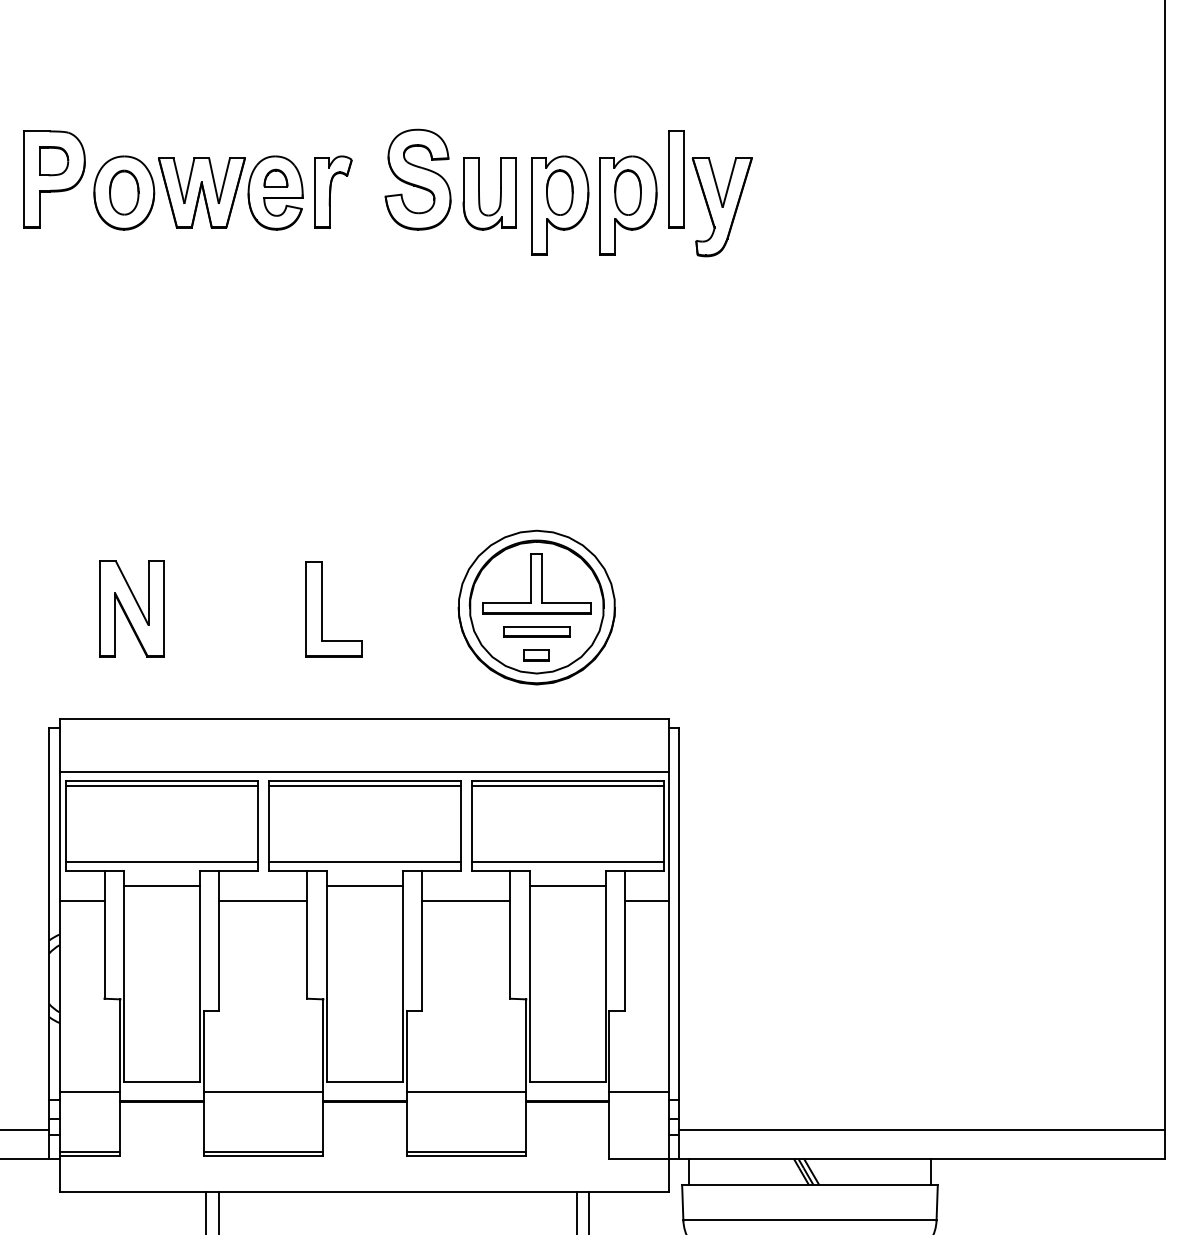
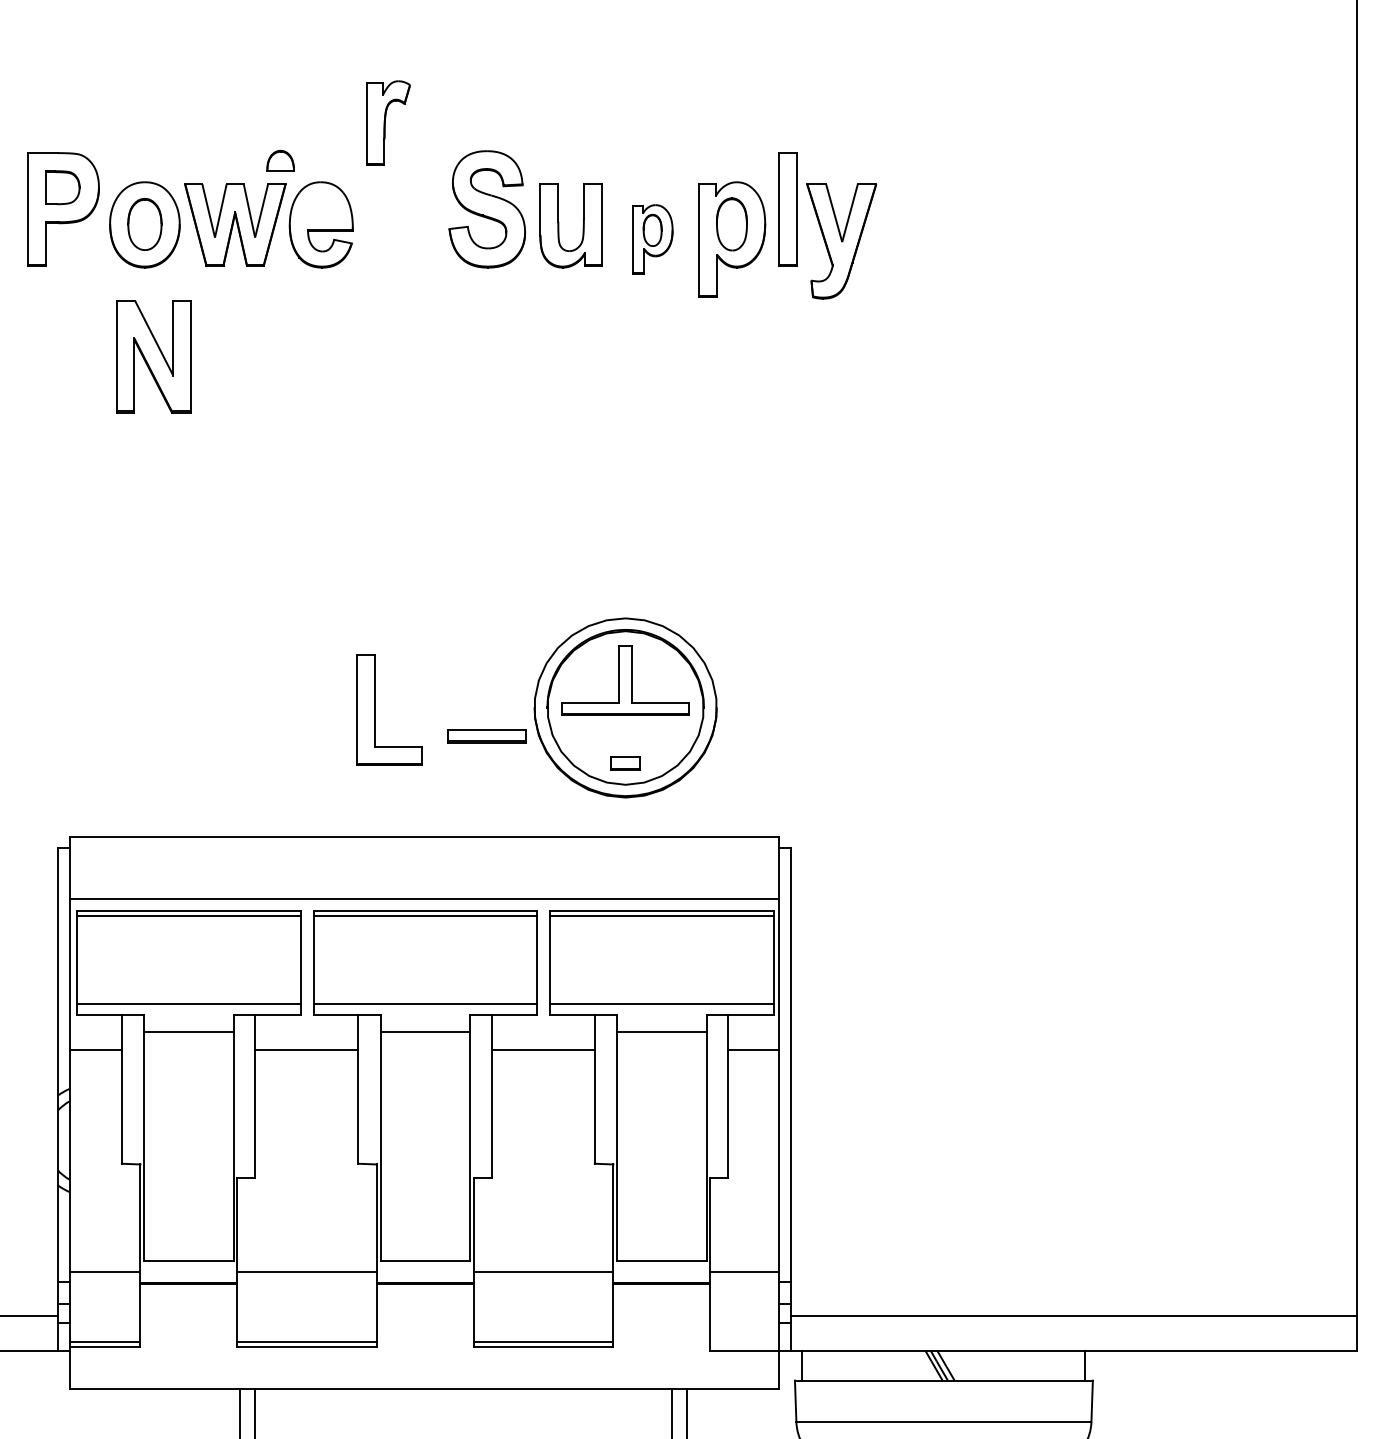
part: (275, 178) -> (280, 160), moved
part: (333, 191) -> (388, 122), moved
part: (559, 205) -> (652, 239), size x0.6
part: (131, 608) -> (153, 356), moved
part: (536, 632) -> (486, 736), moved

